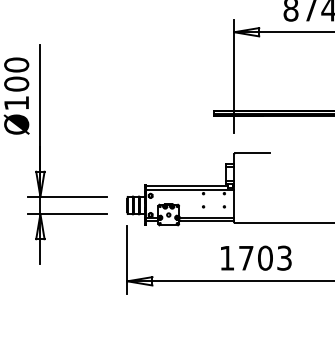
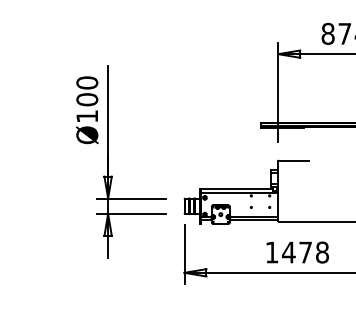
text: (264, 258) -> (304, 252), 1703 -> 1478

